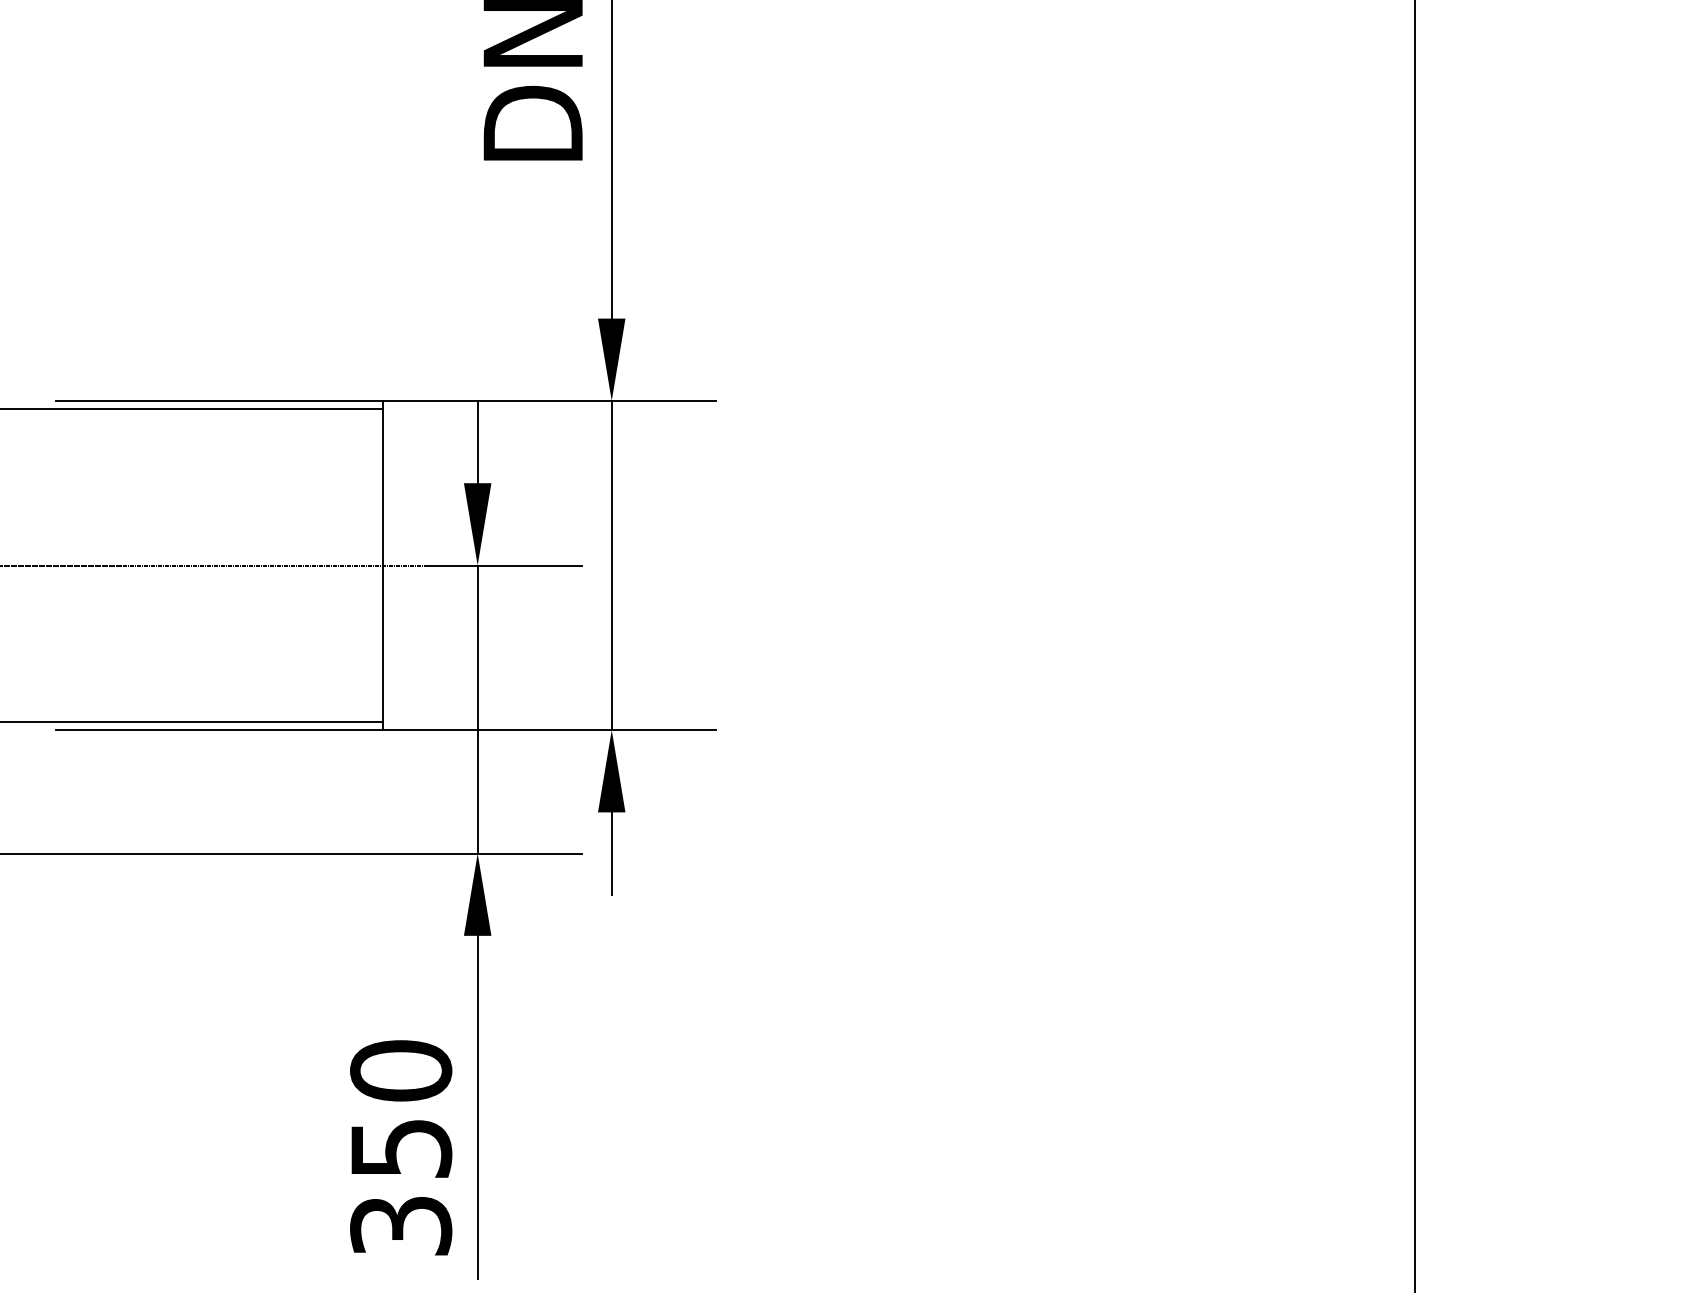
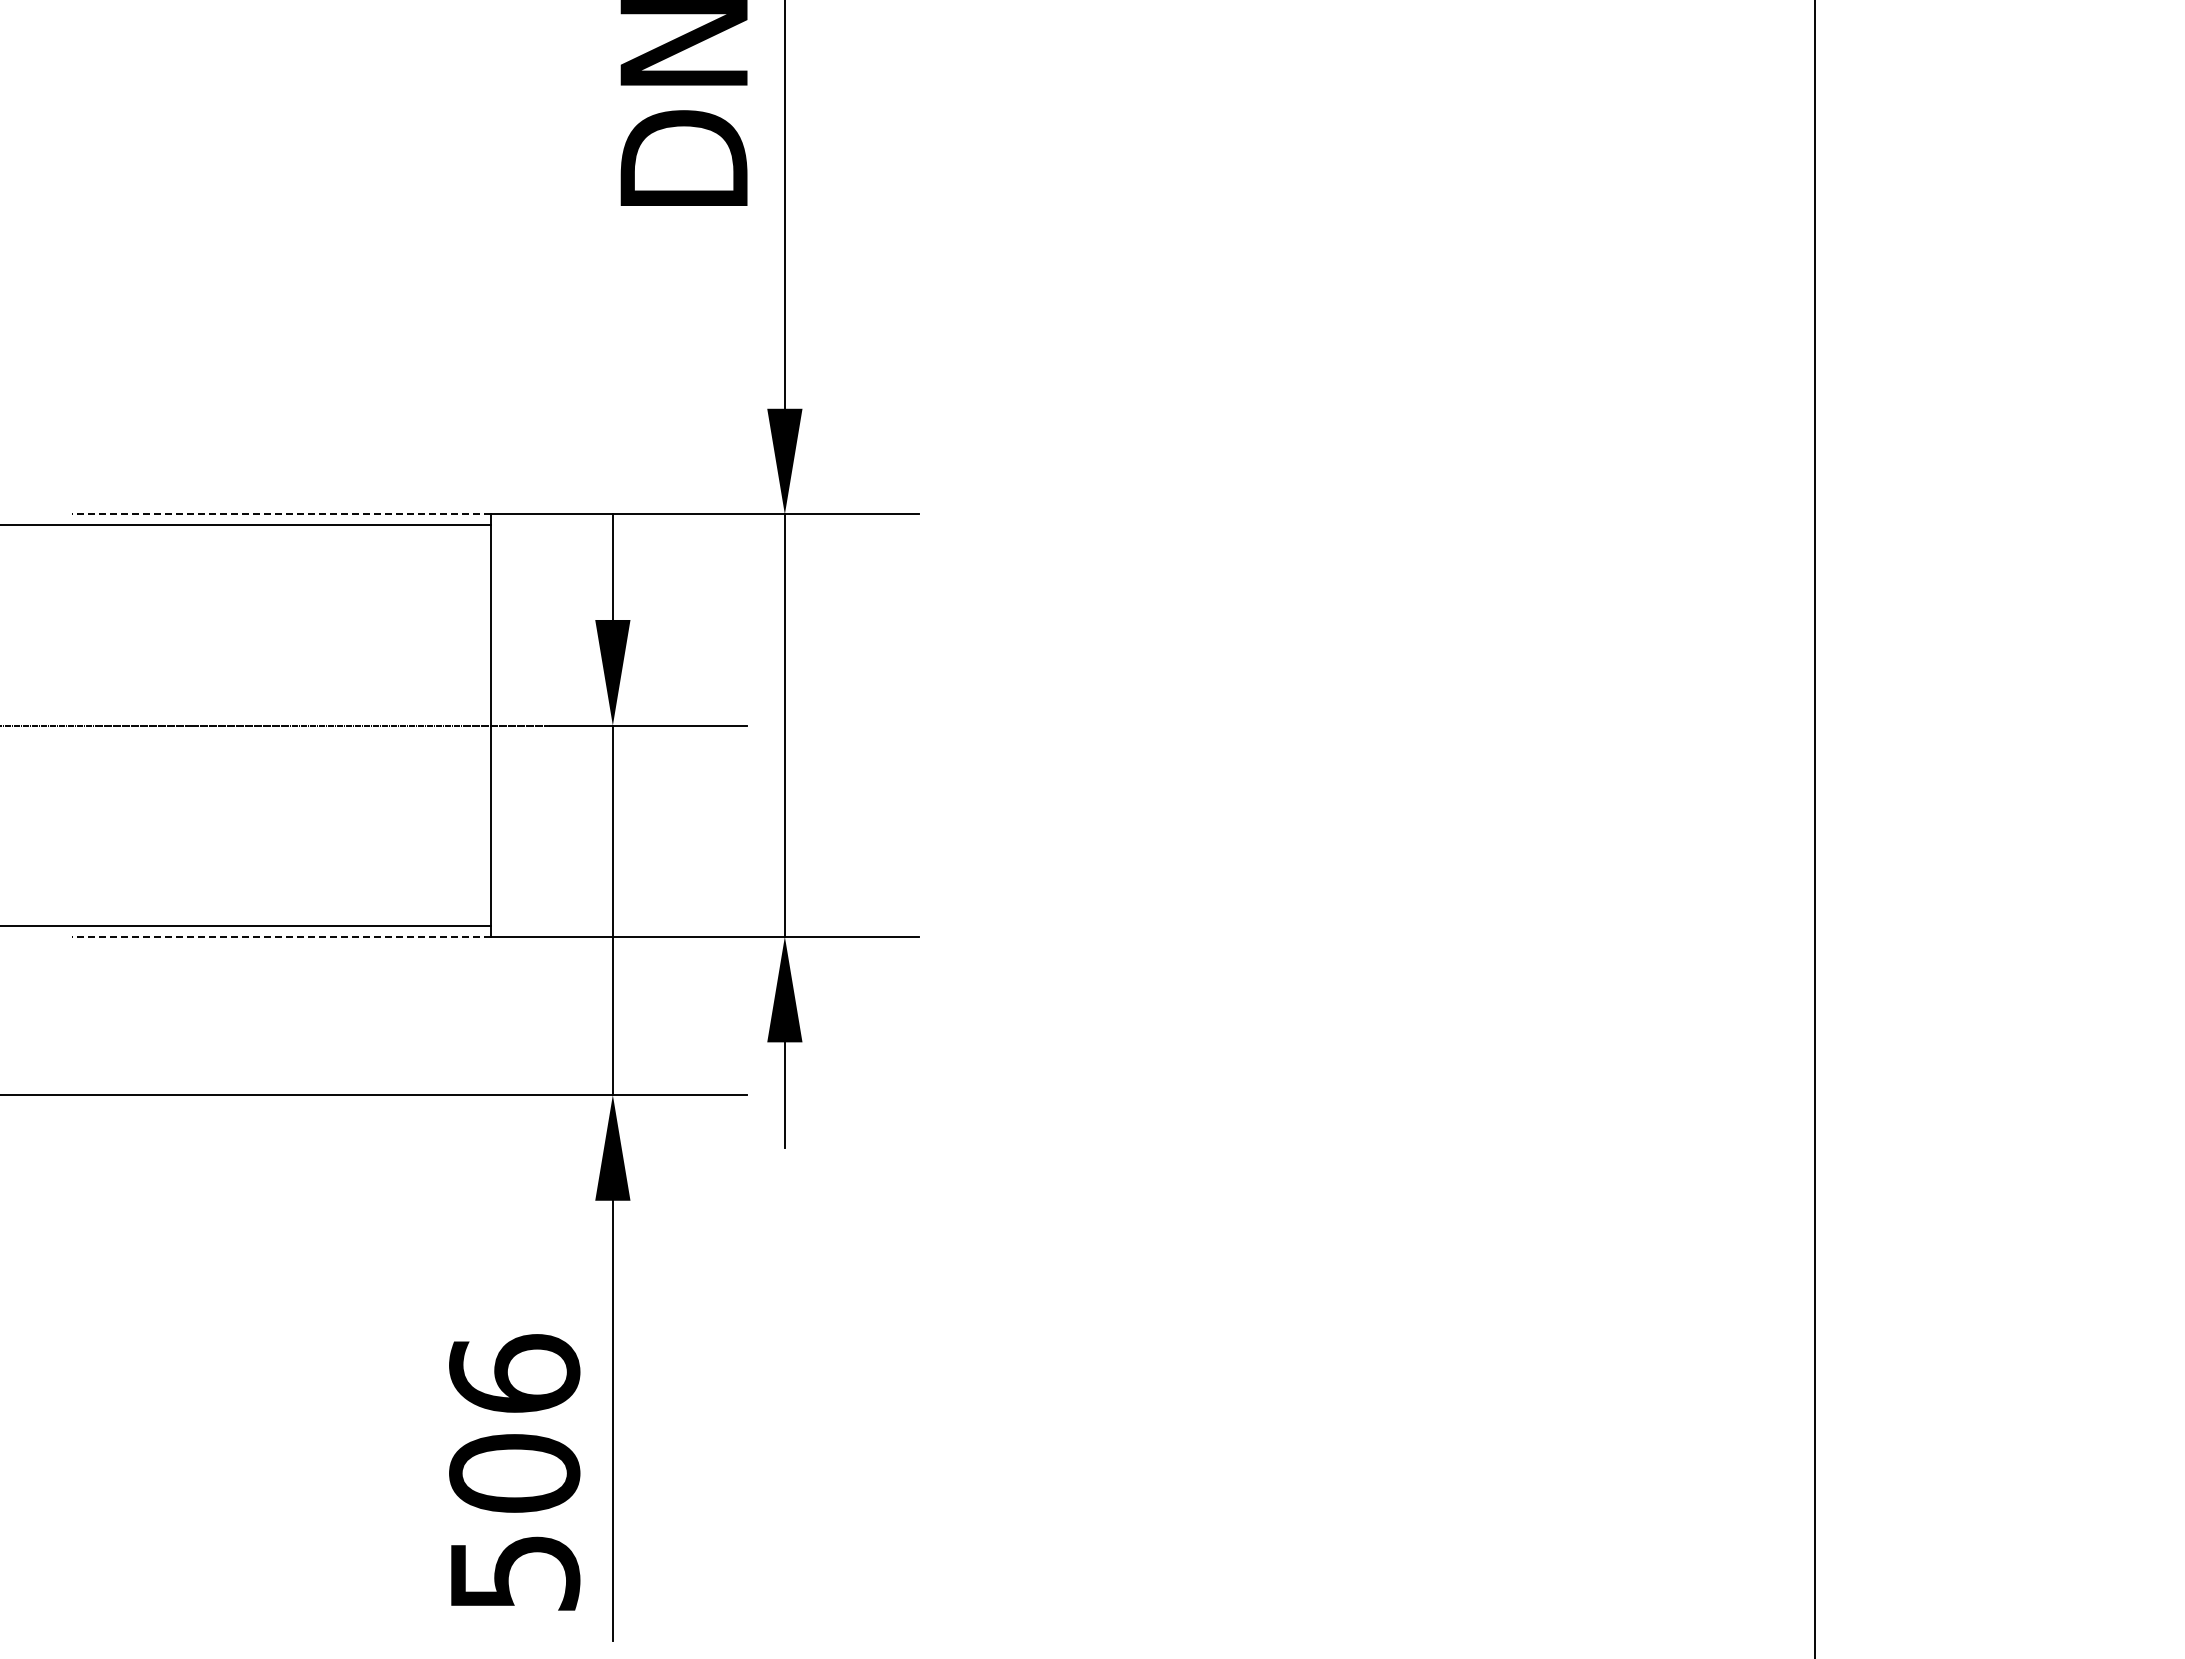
line: (219, 400) -> (281, 514), solid -> dashed
line: (219, 729) -> (281, 936), solid -> dashed
text: (401, 1147) -> (514, 1472), 350 -> 506

